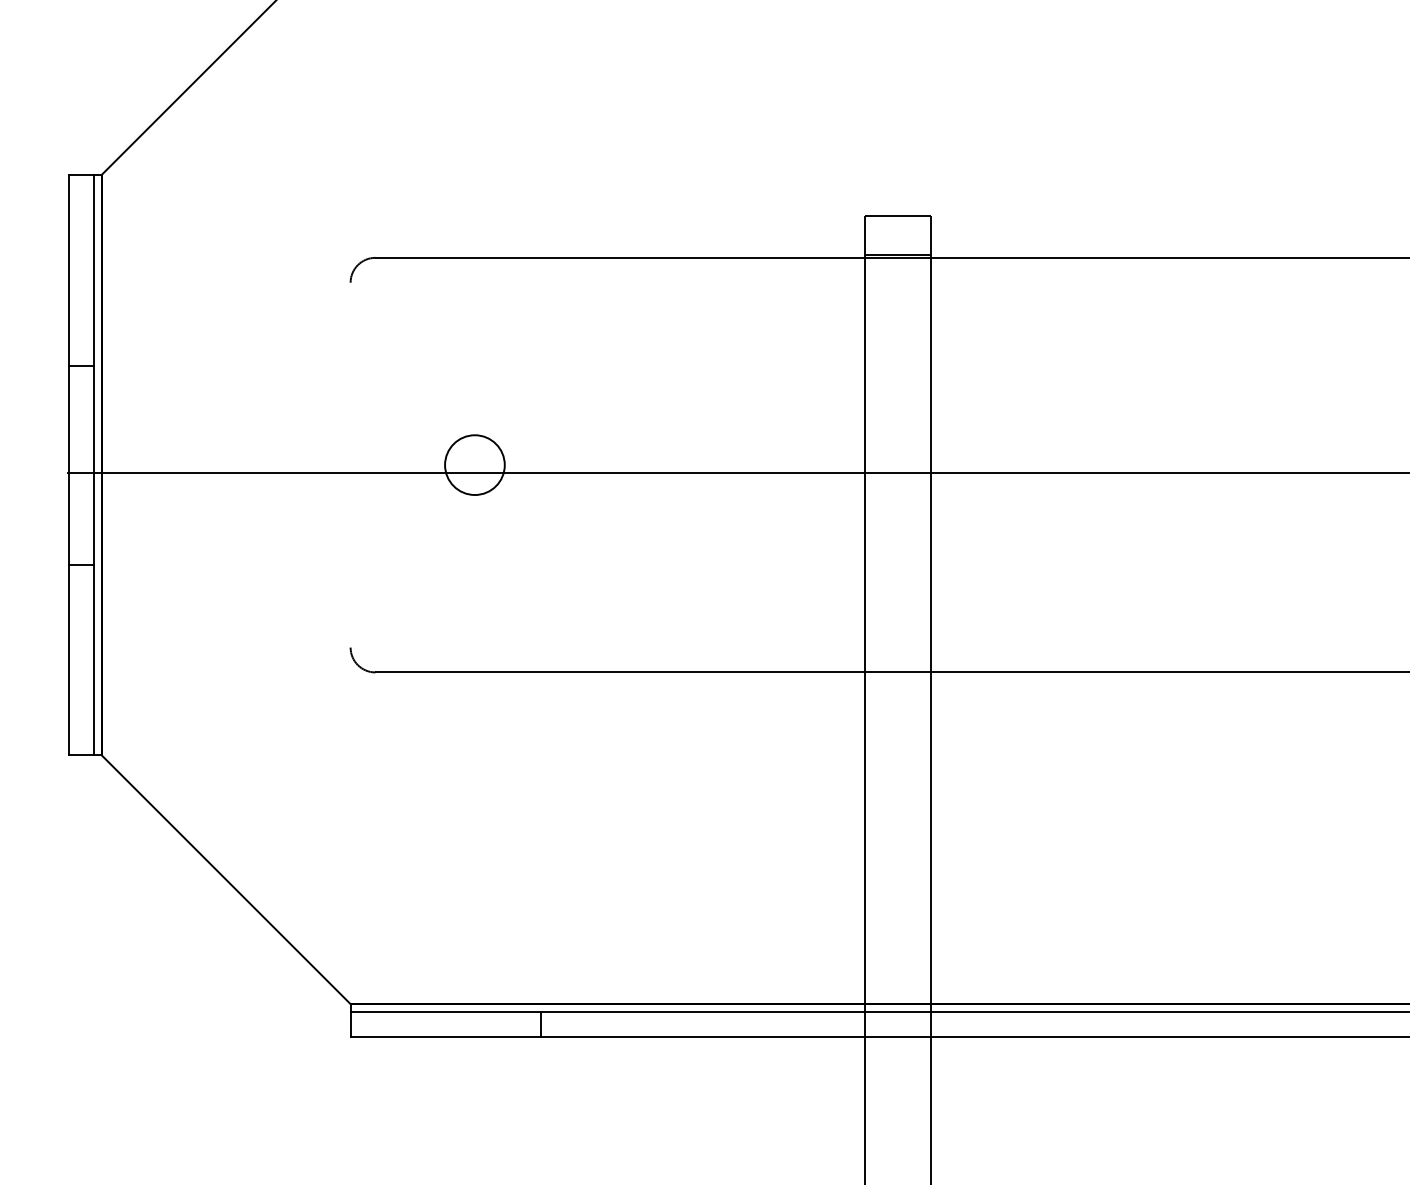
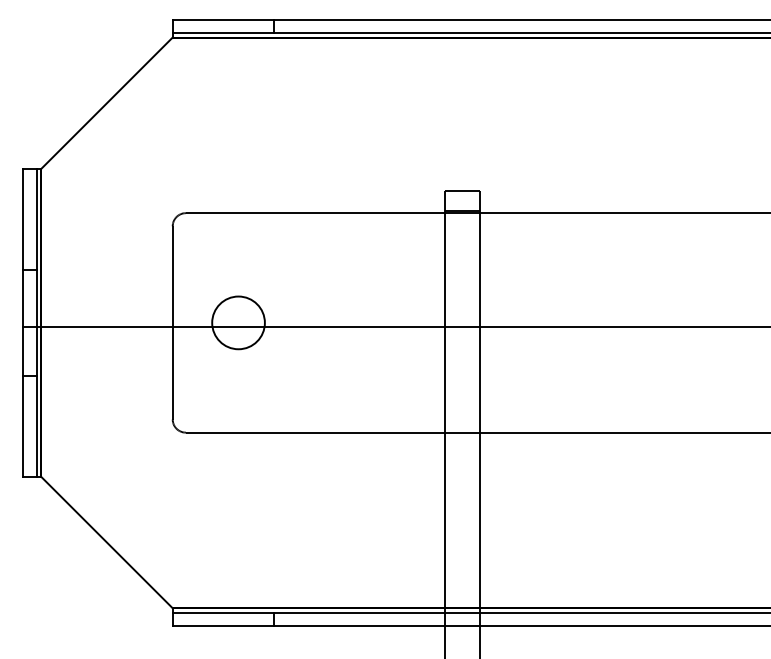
line: (350, 464) -> (172, 322), added
circle: (474, 464) -> (238, 322), size x1.67

